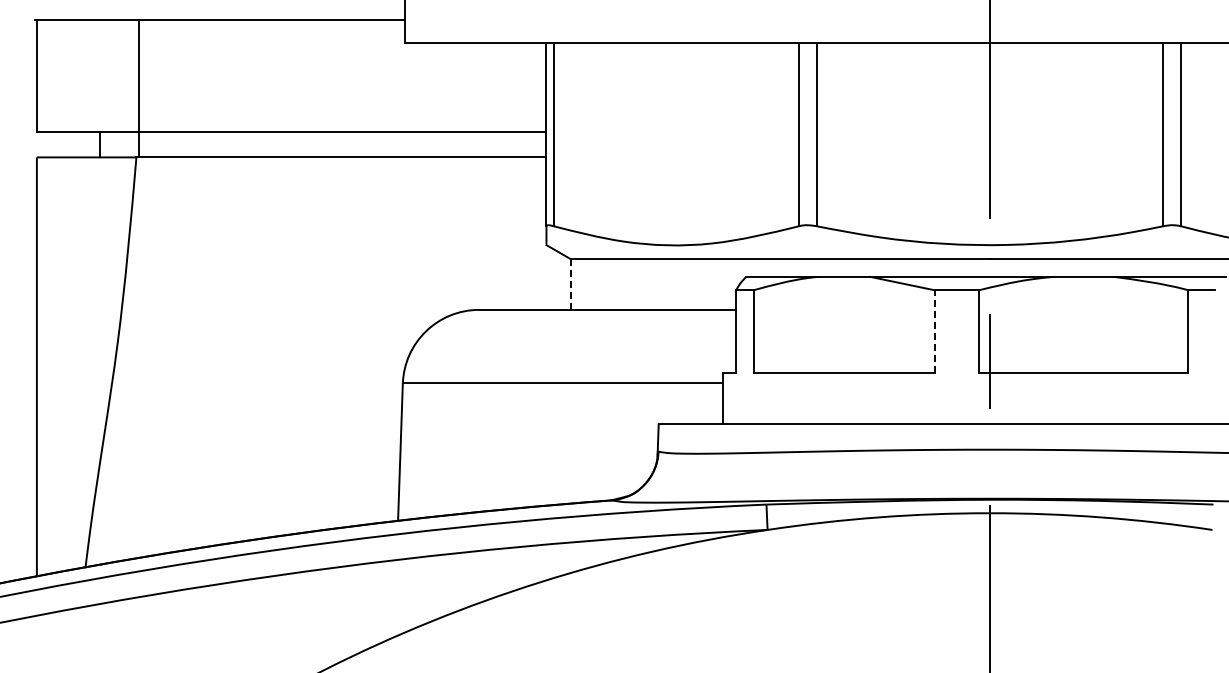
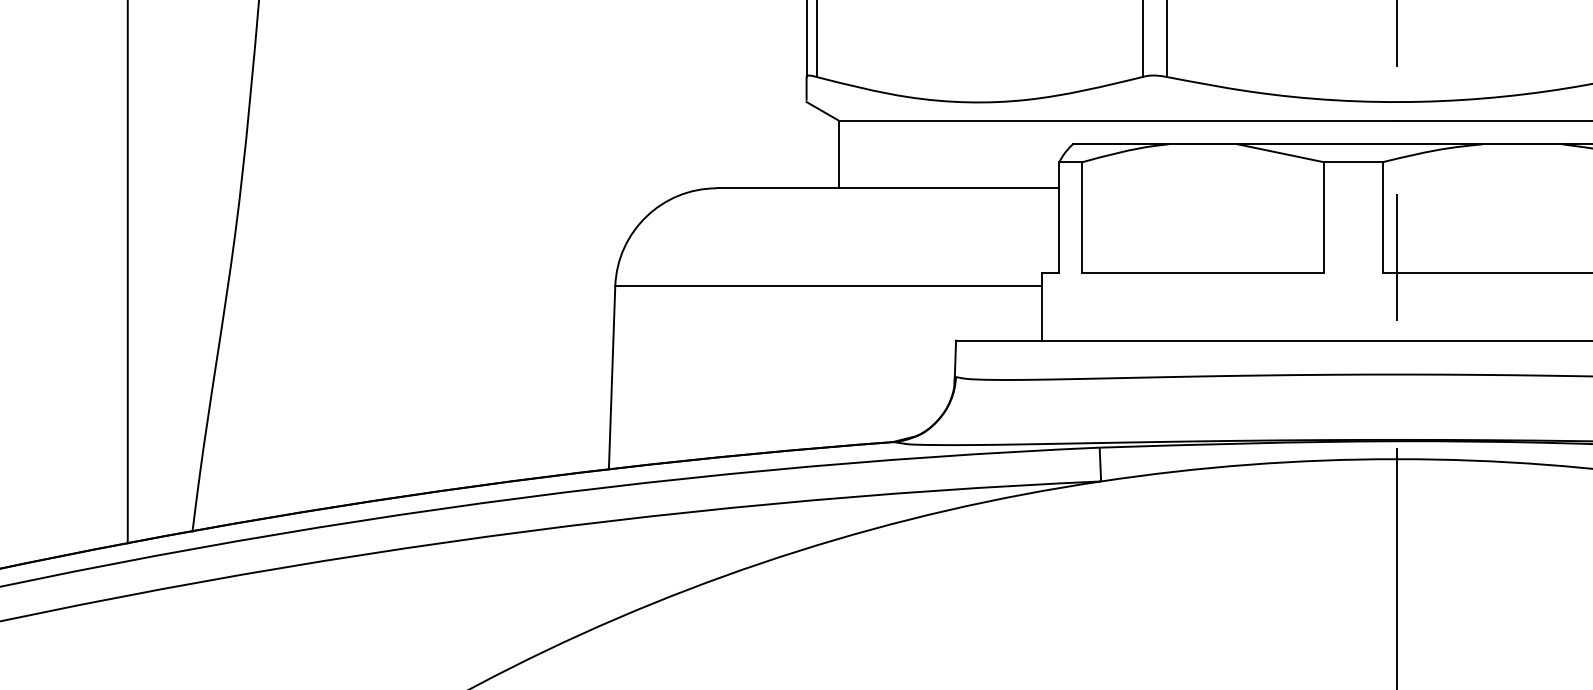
line: (570, 284) -> (838, 154), dashed -> solid
line: (934, 331) -> (1323, 217), dashed -> solid

